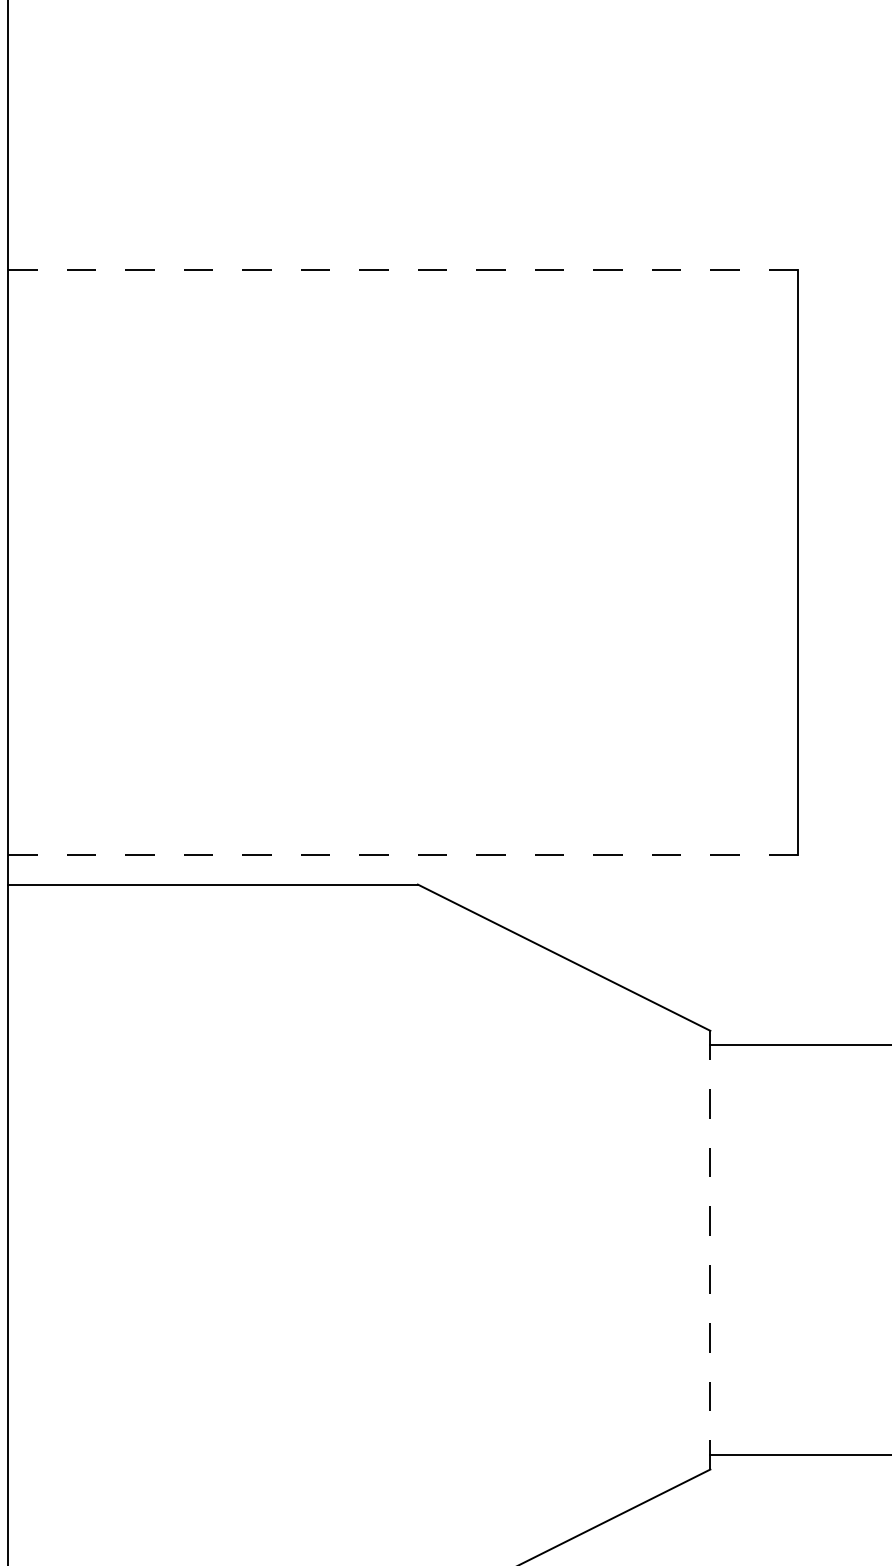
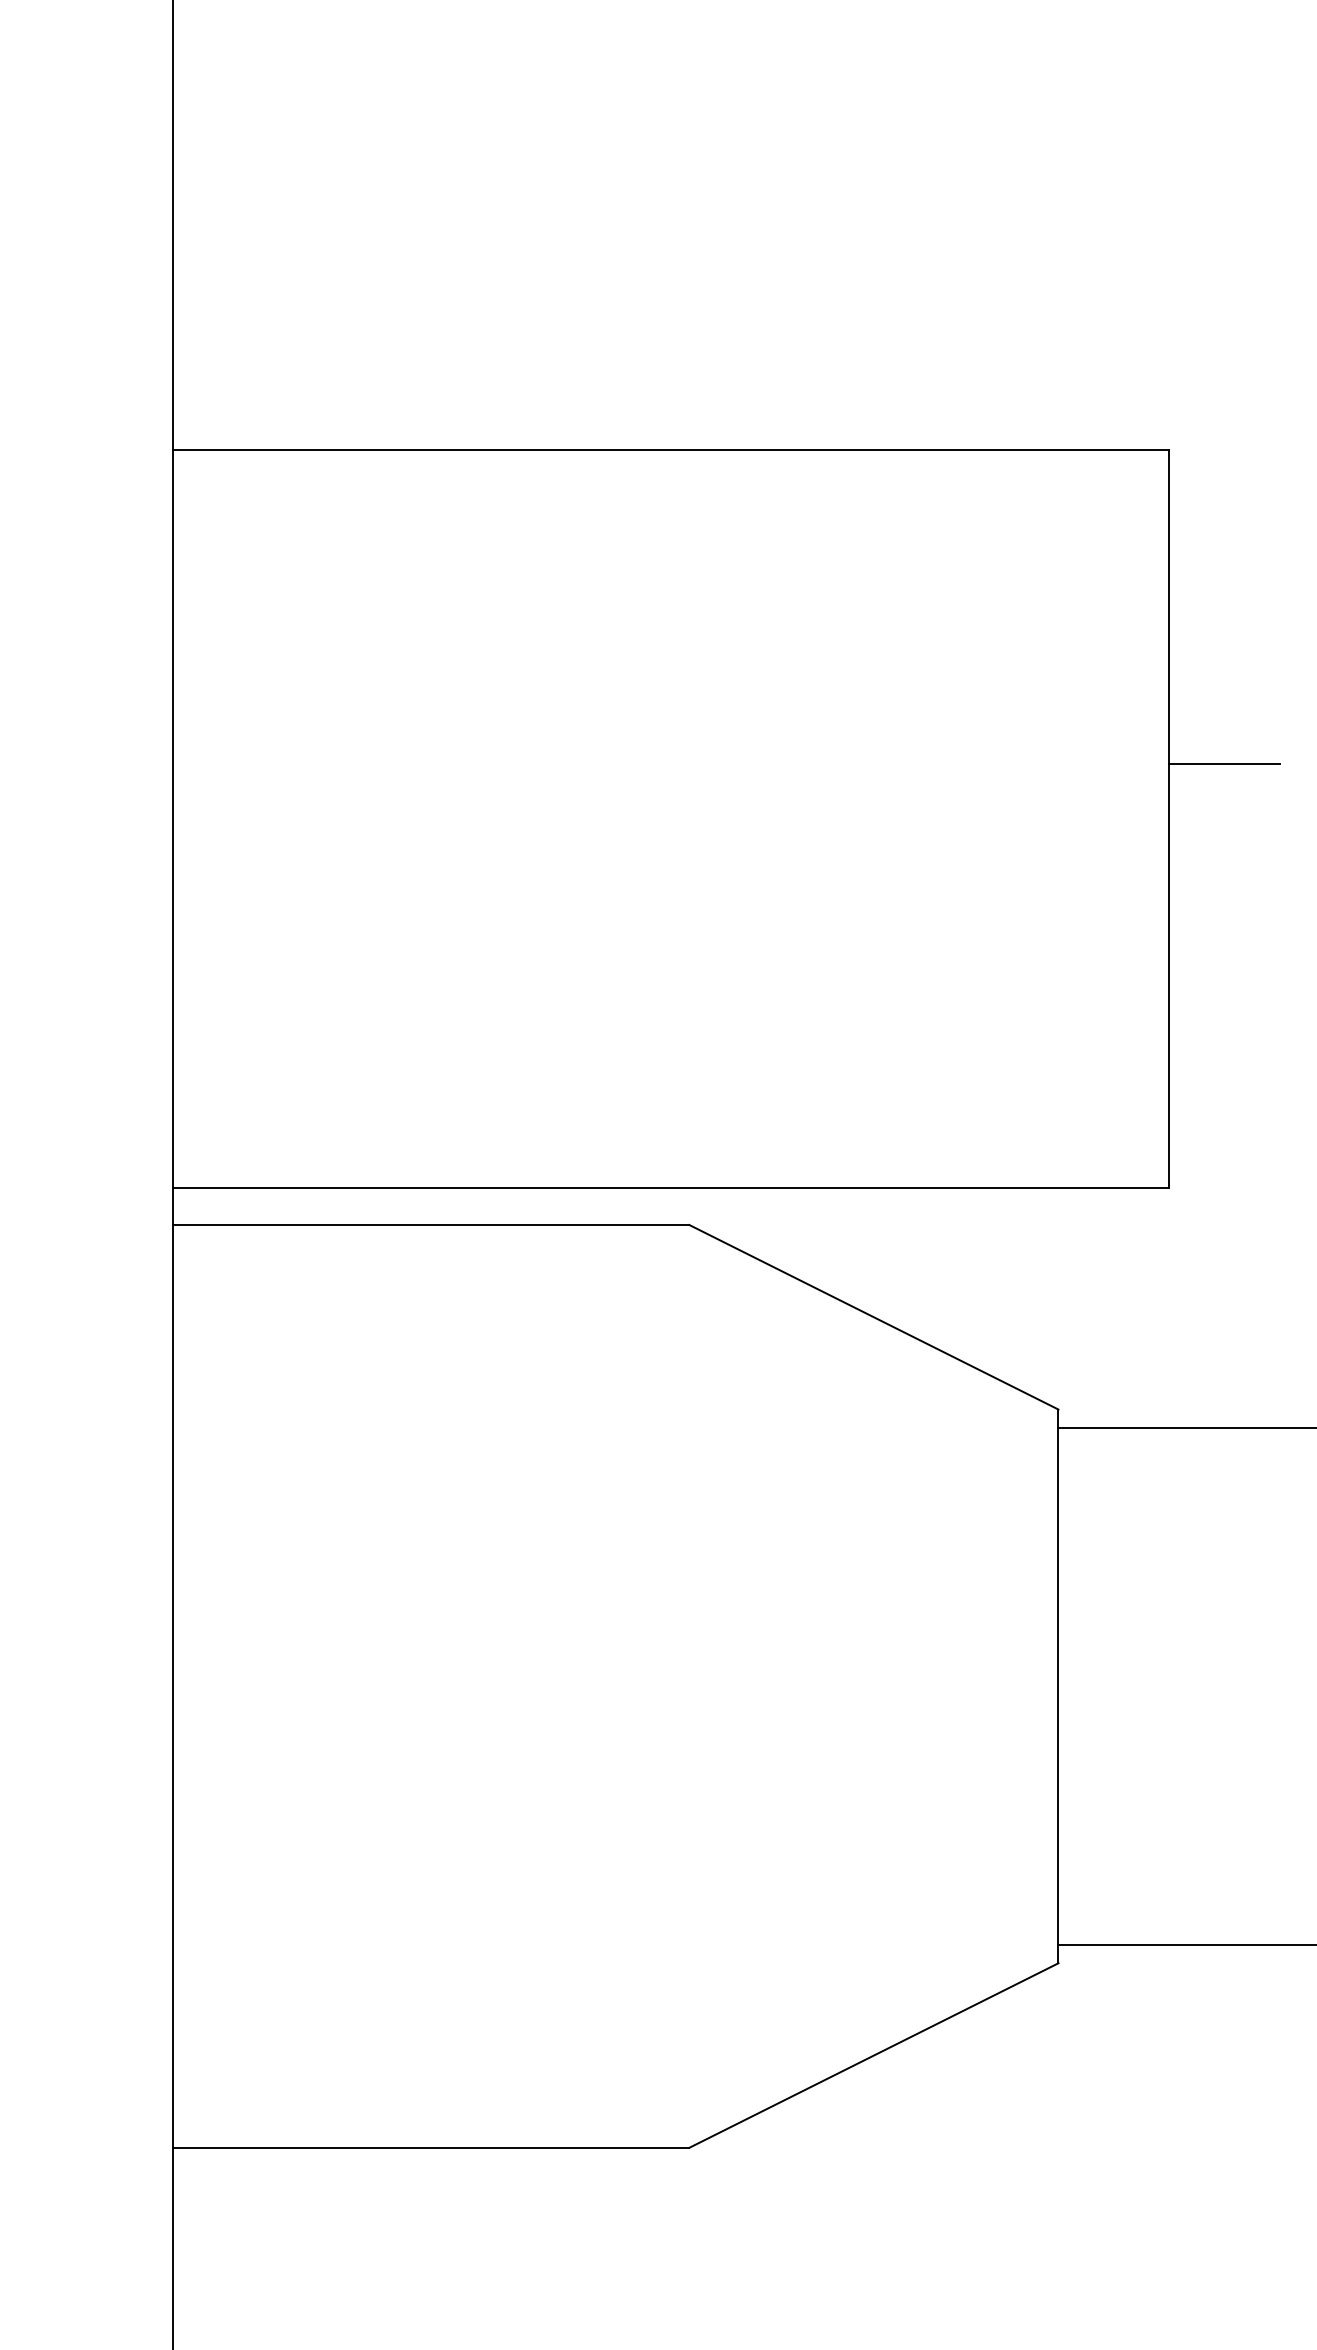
line: (403, 270) -> (671, 449), dashed -> solid
line: (841, 518) -> (1224, 763), added
line: (403, 855) -> (671, 1188), dashed -> solid
line: (710, 1250) -> (1058, 1686), dashed -> solid

